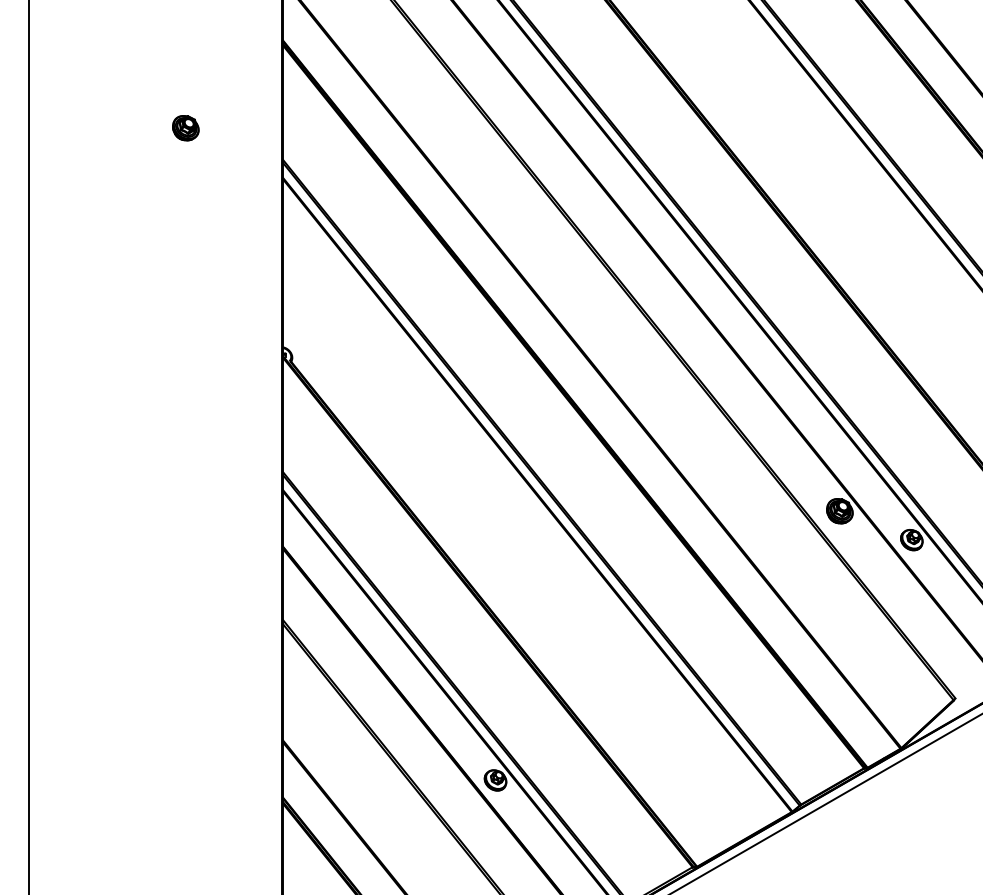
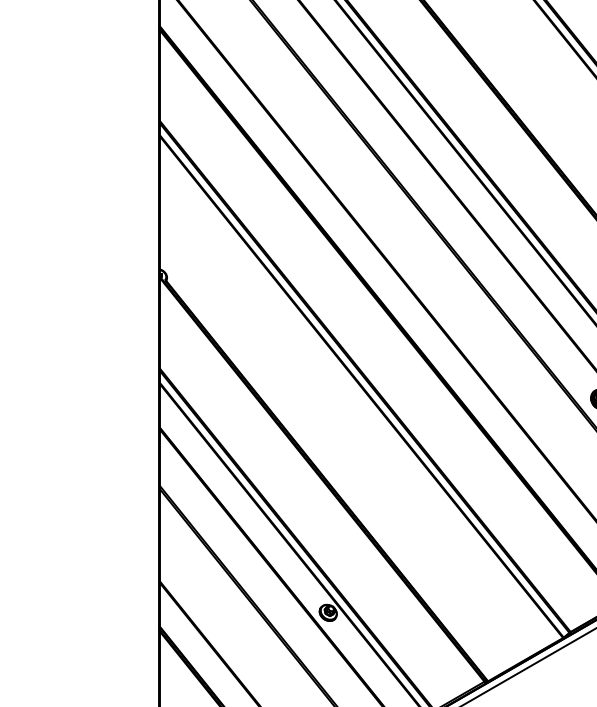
part: (185, 128) -> (82, 95), removed

